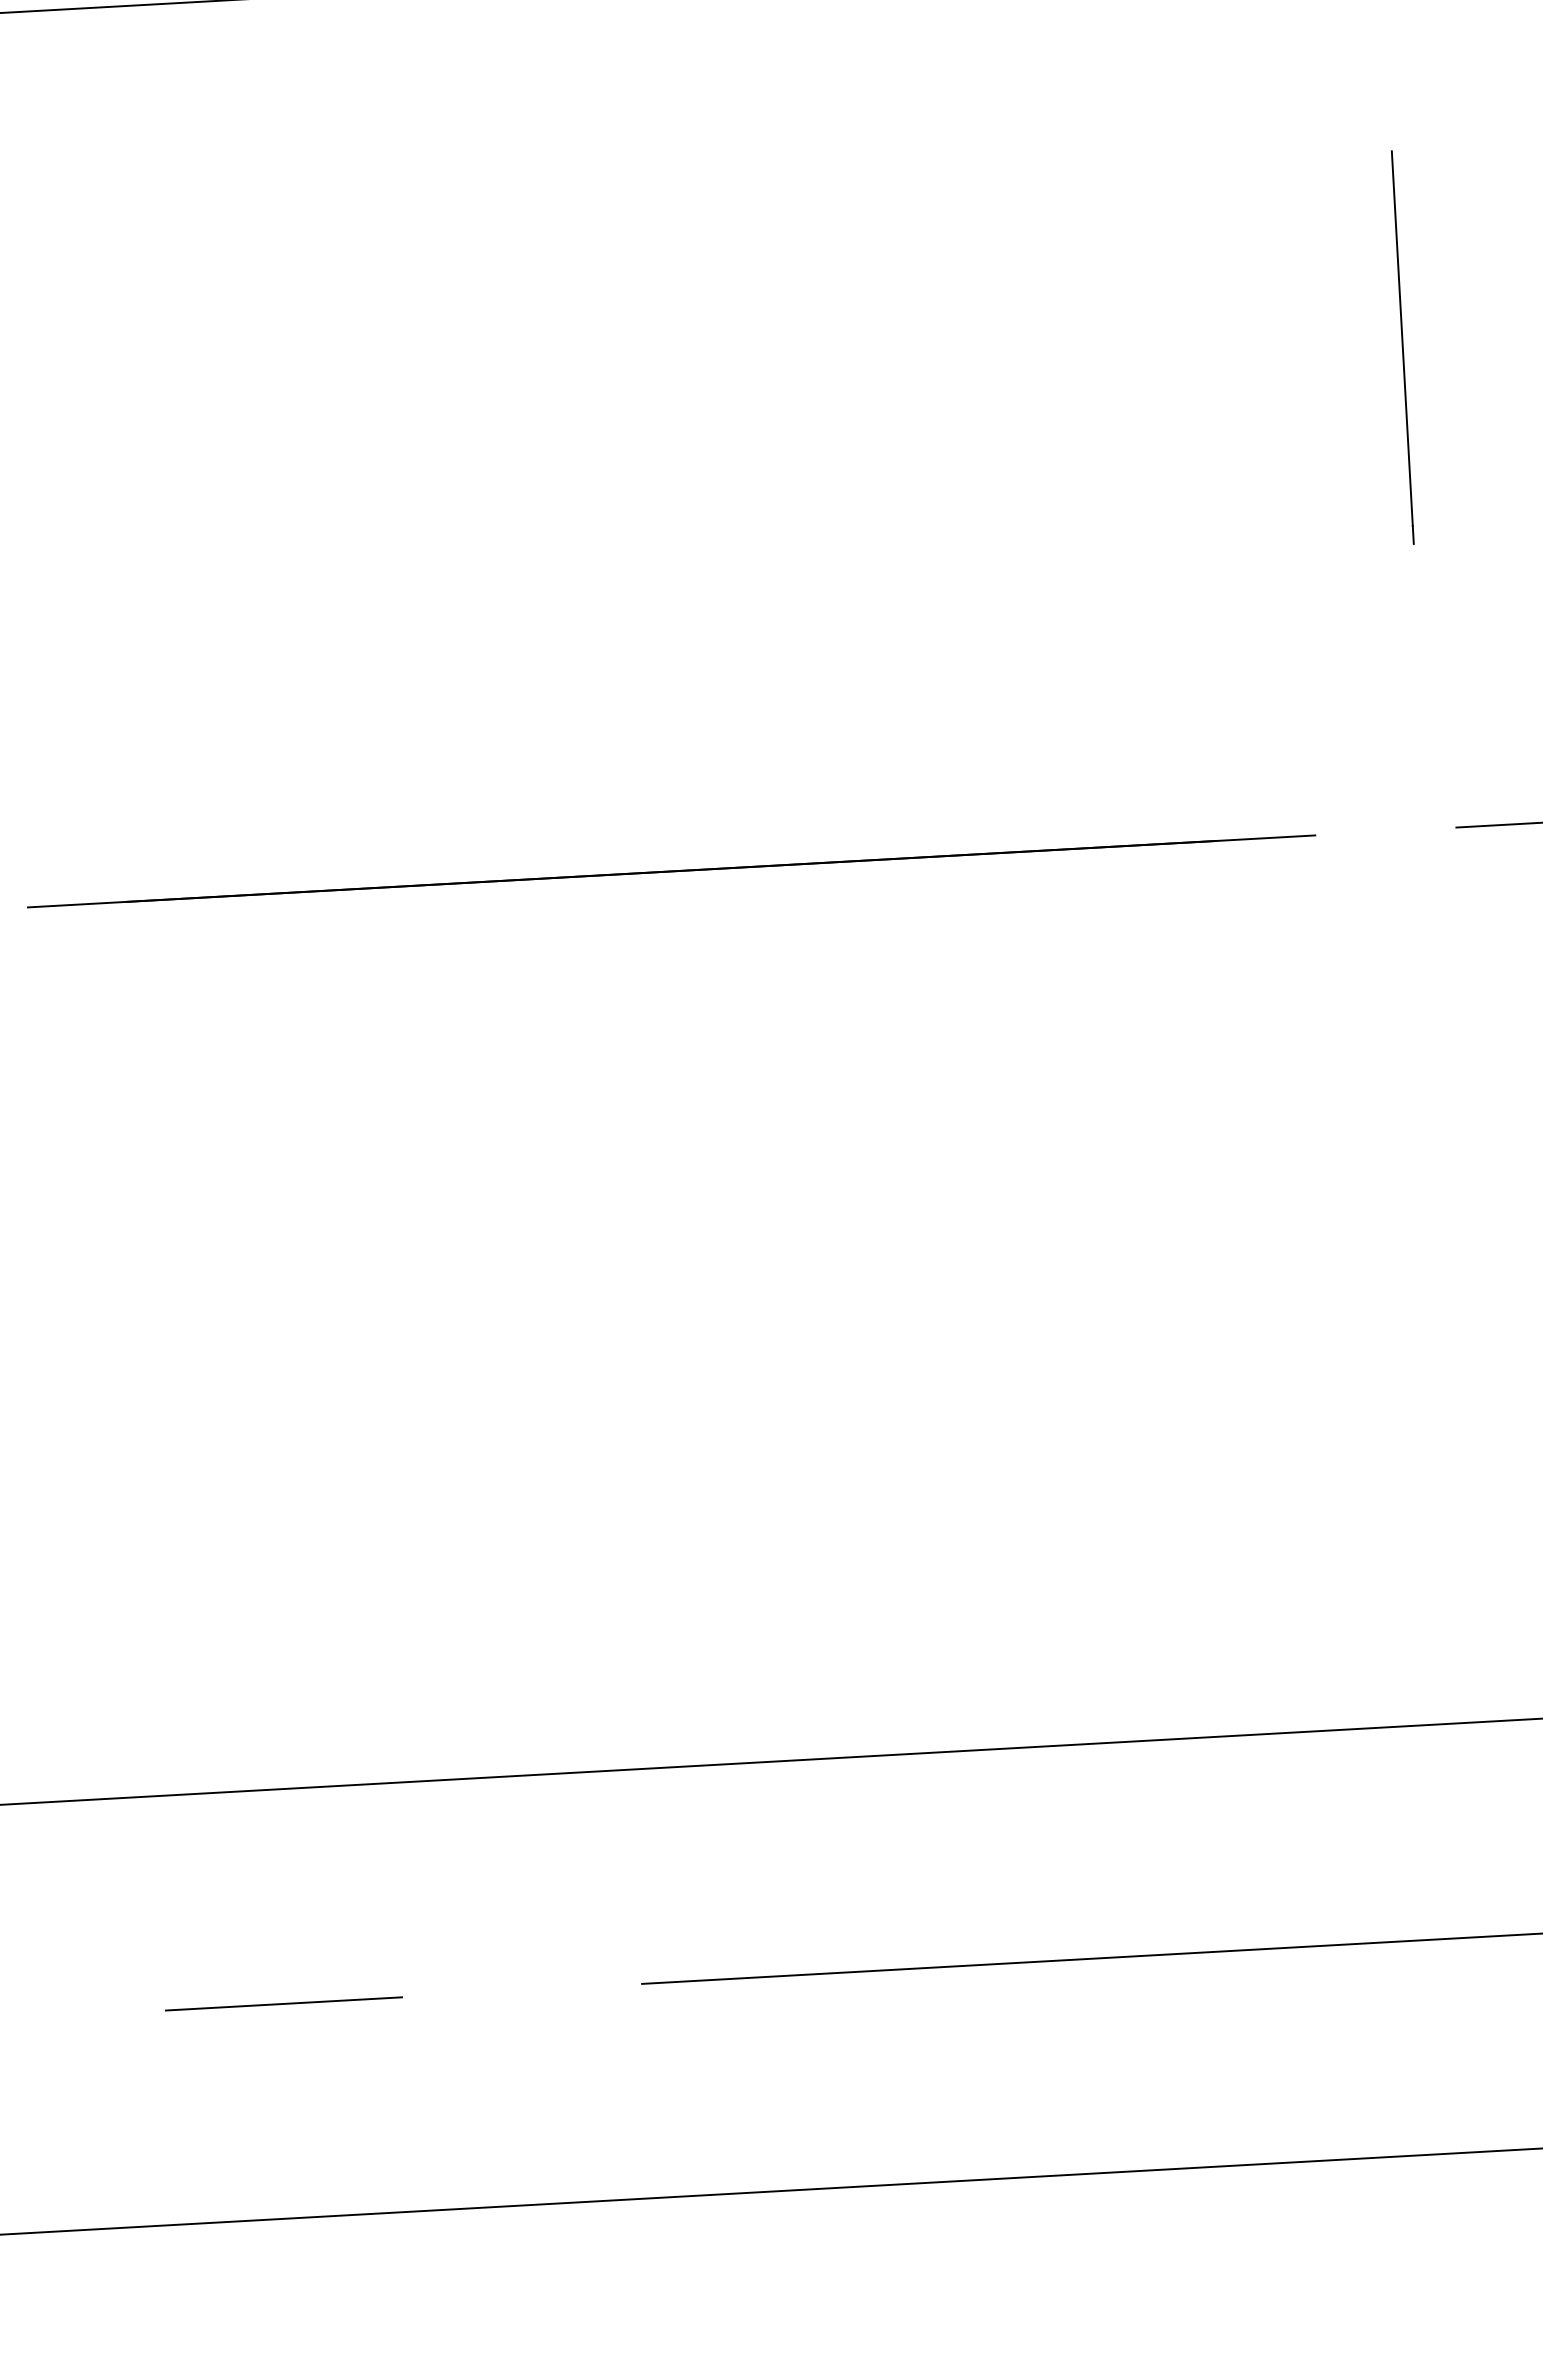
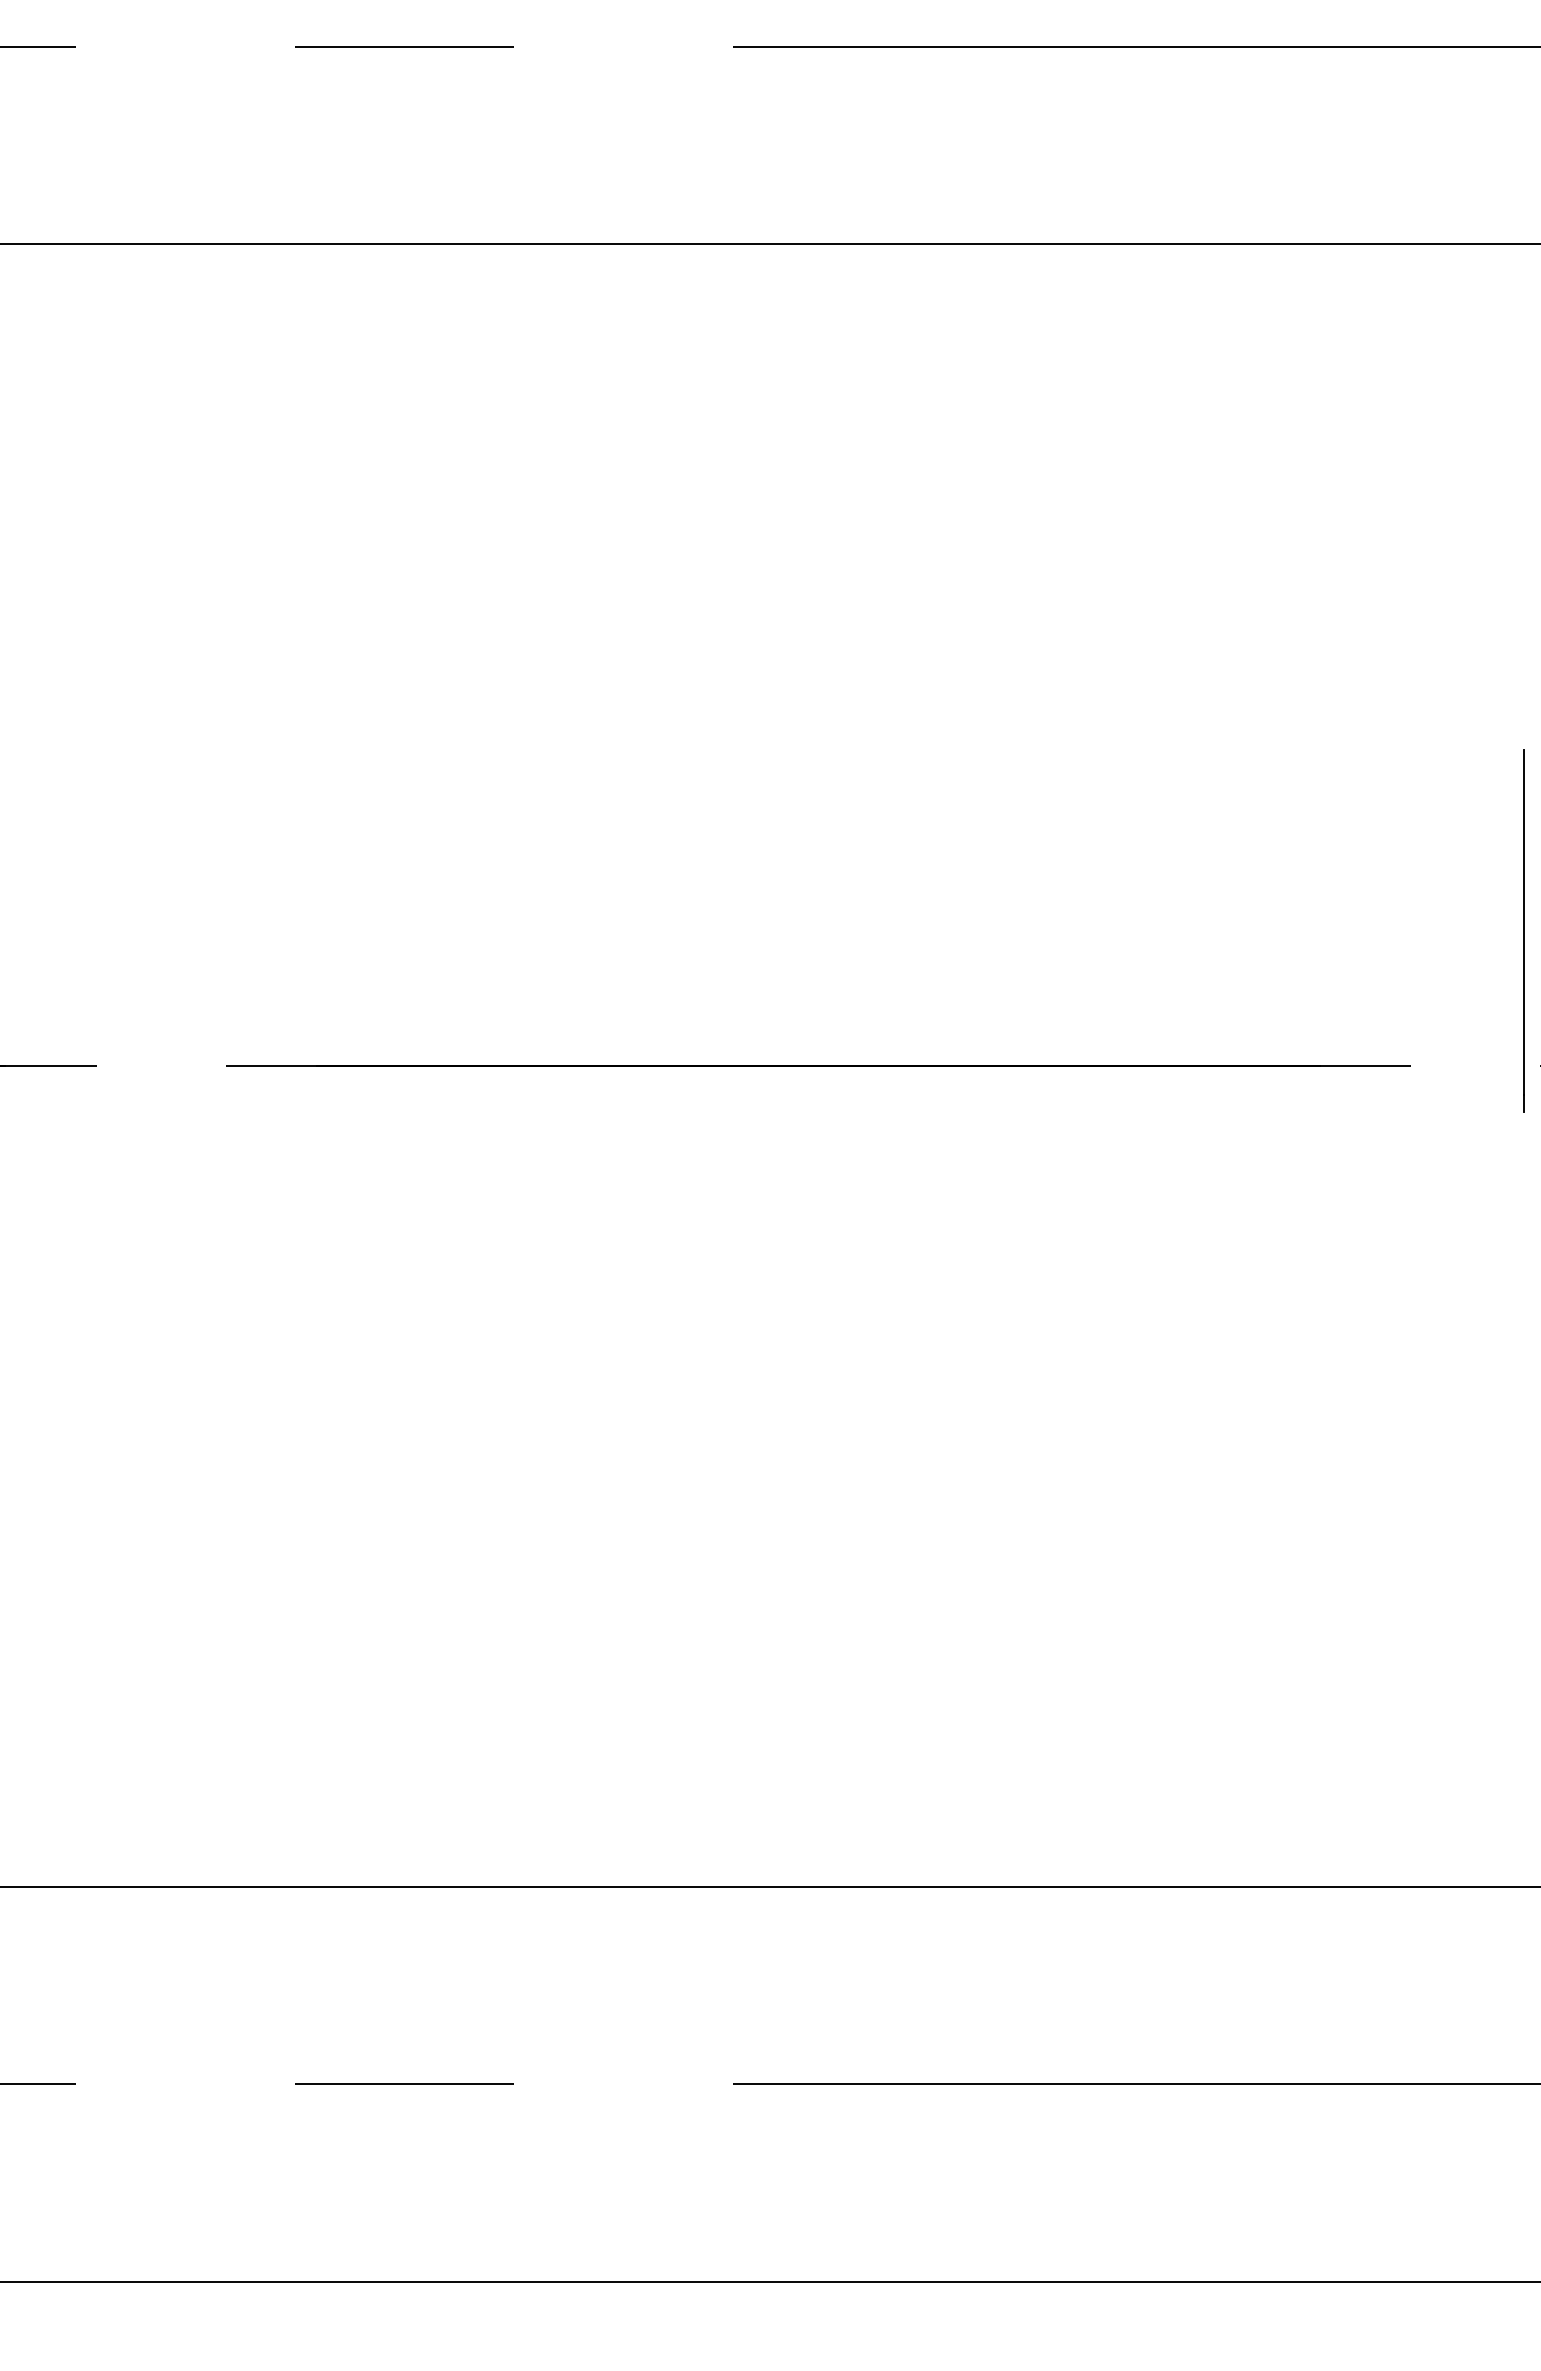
line: (1402, 347) -> (1523, 930), moved

